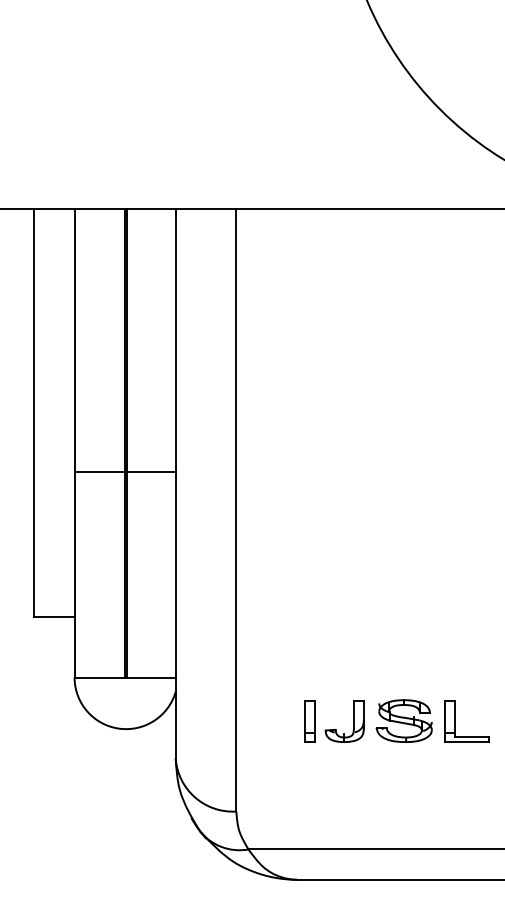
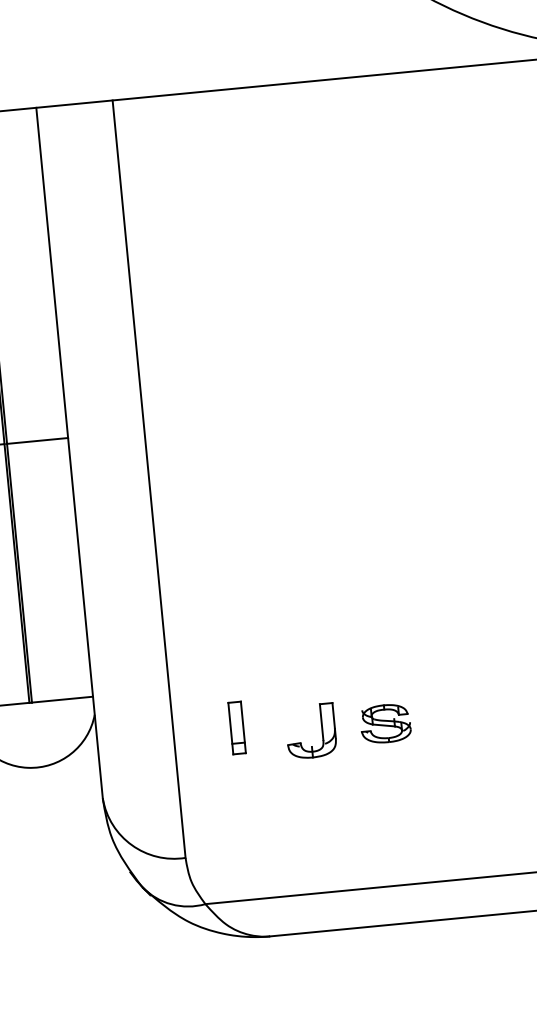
part: (403, 720) -> (384, 723), size x0.7
part: (309, 721) -> (236, 728), moved
part: (455, 721) -> (450, 718), removed

